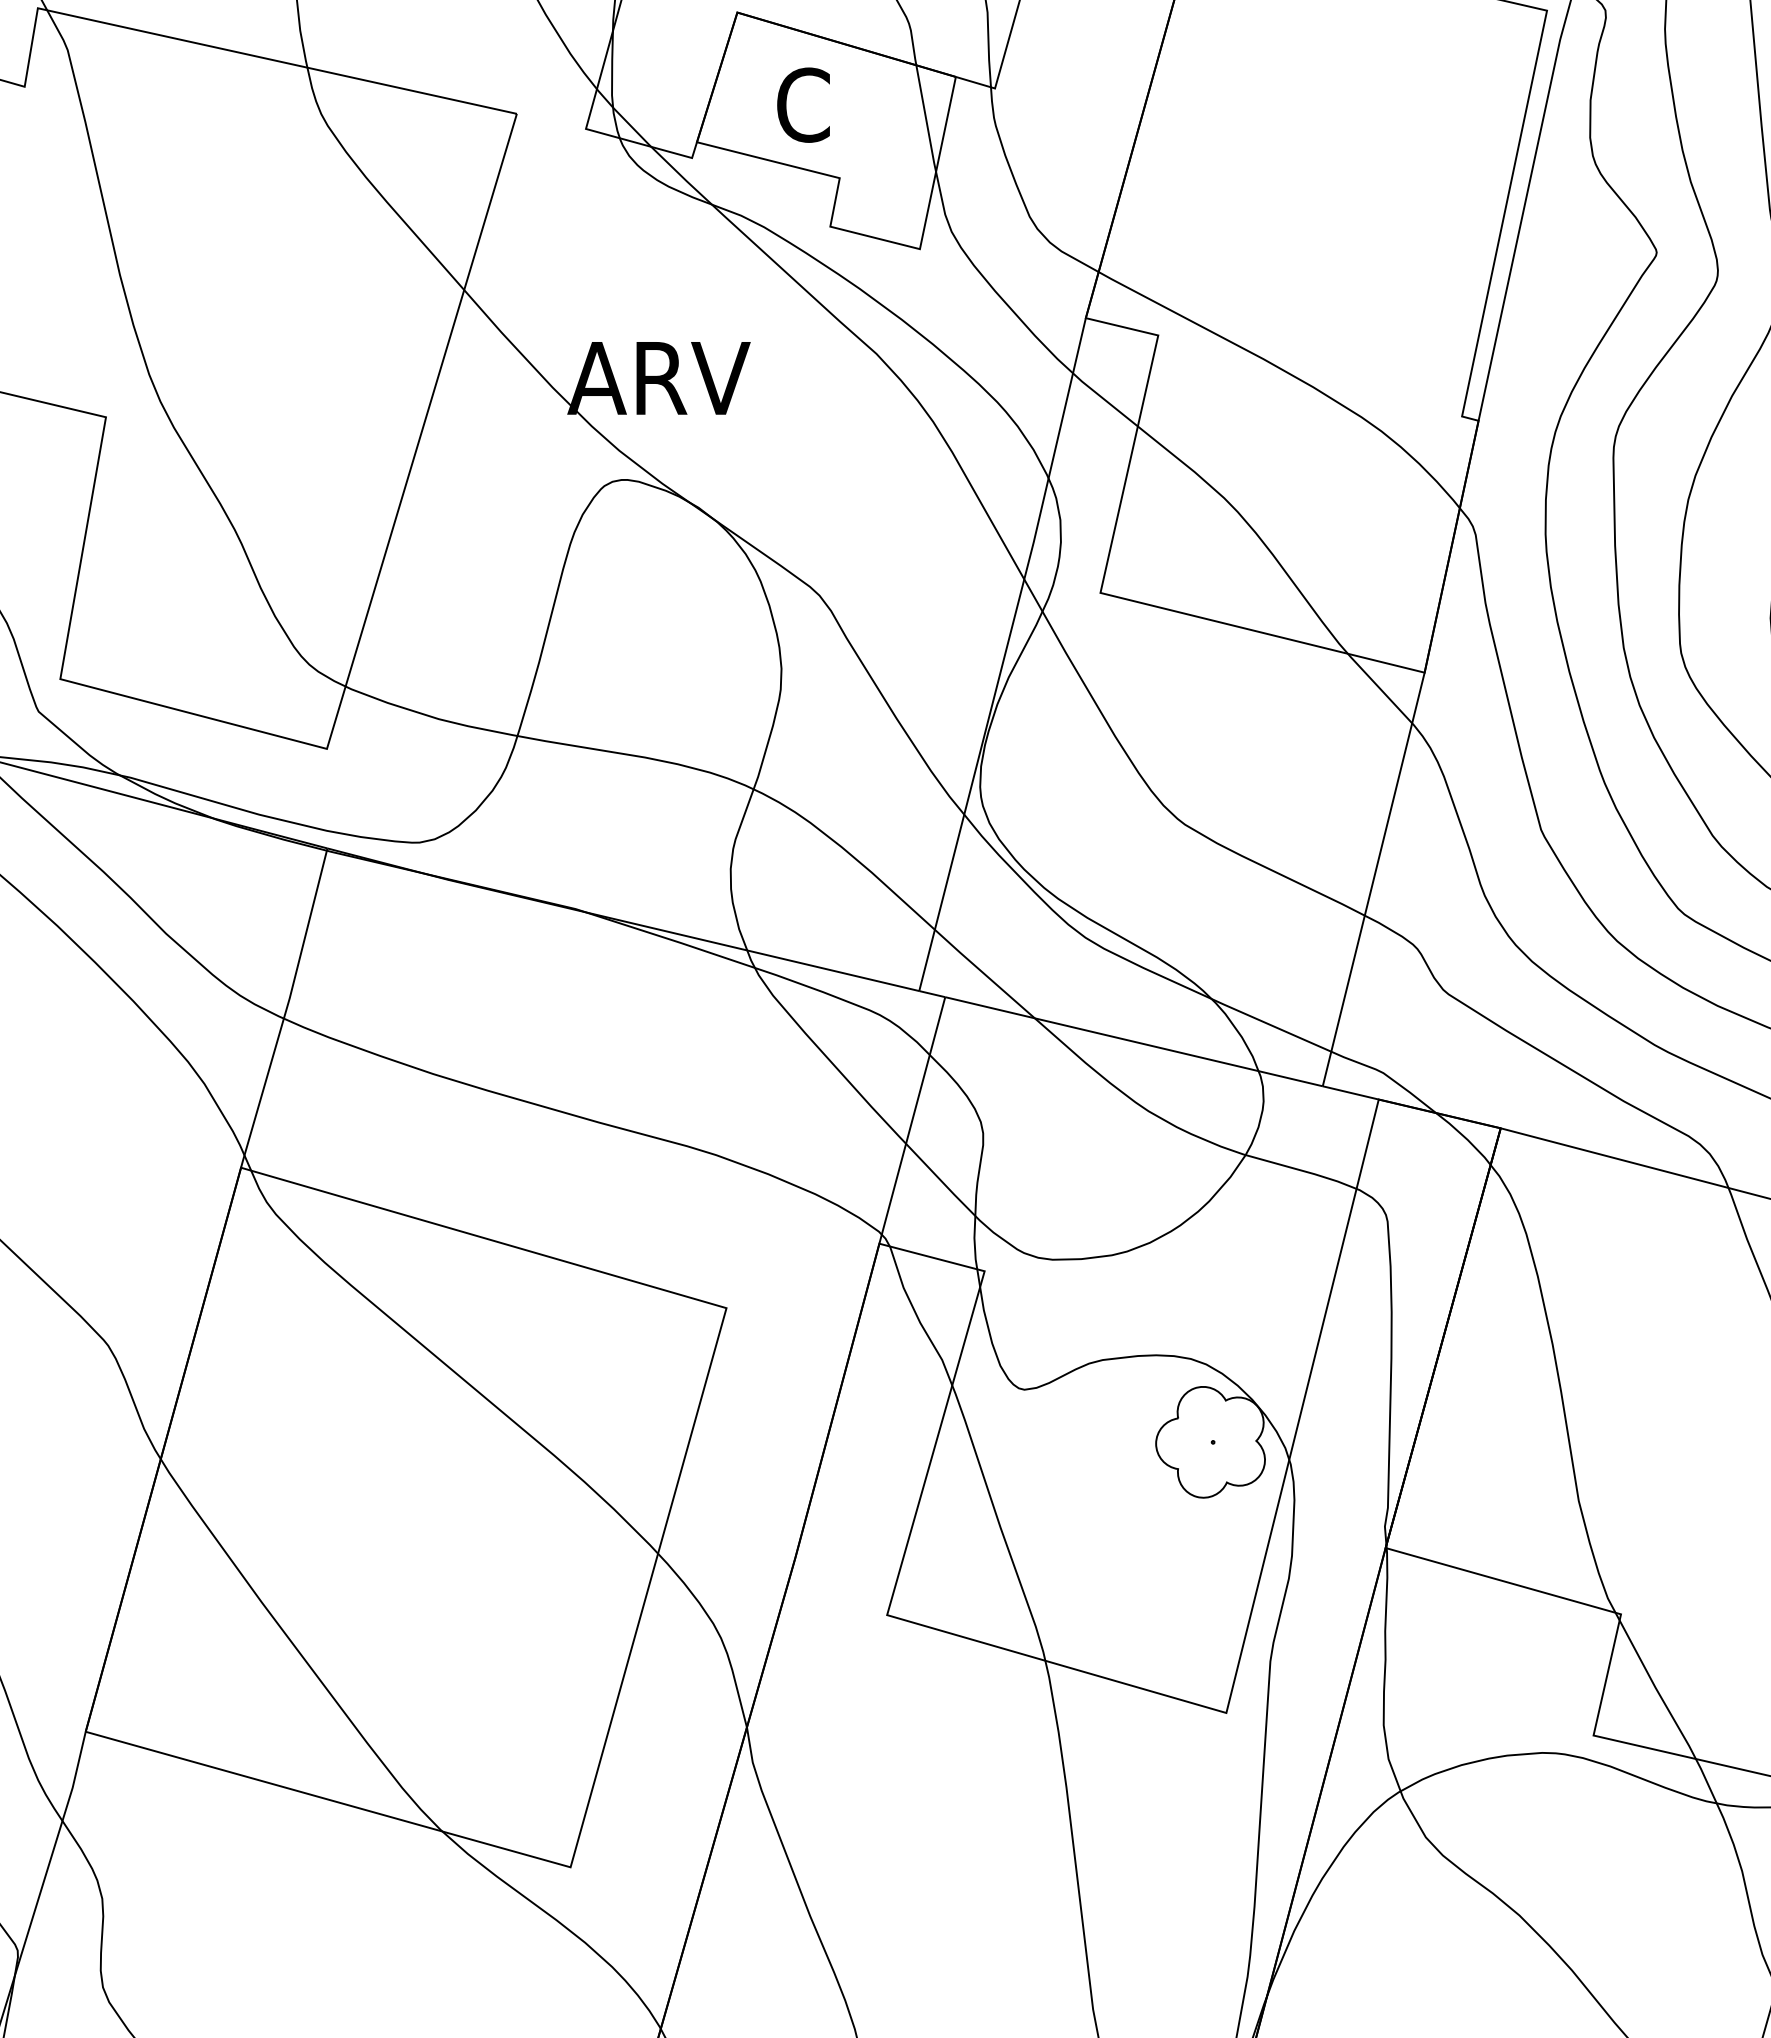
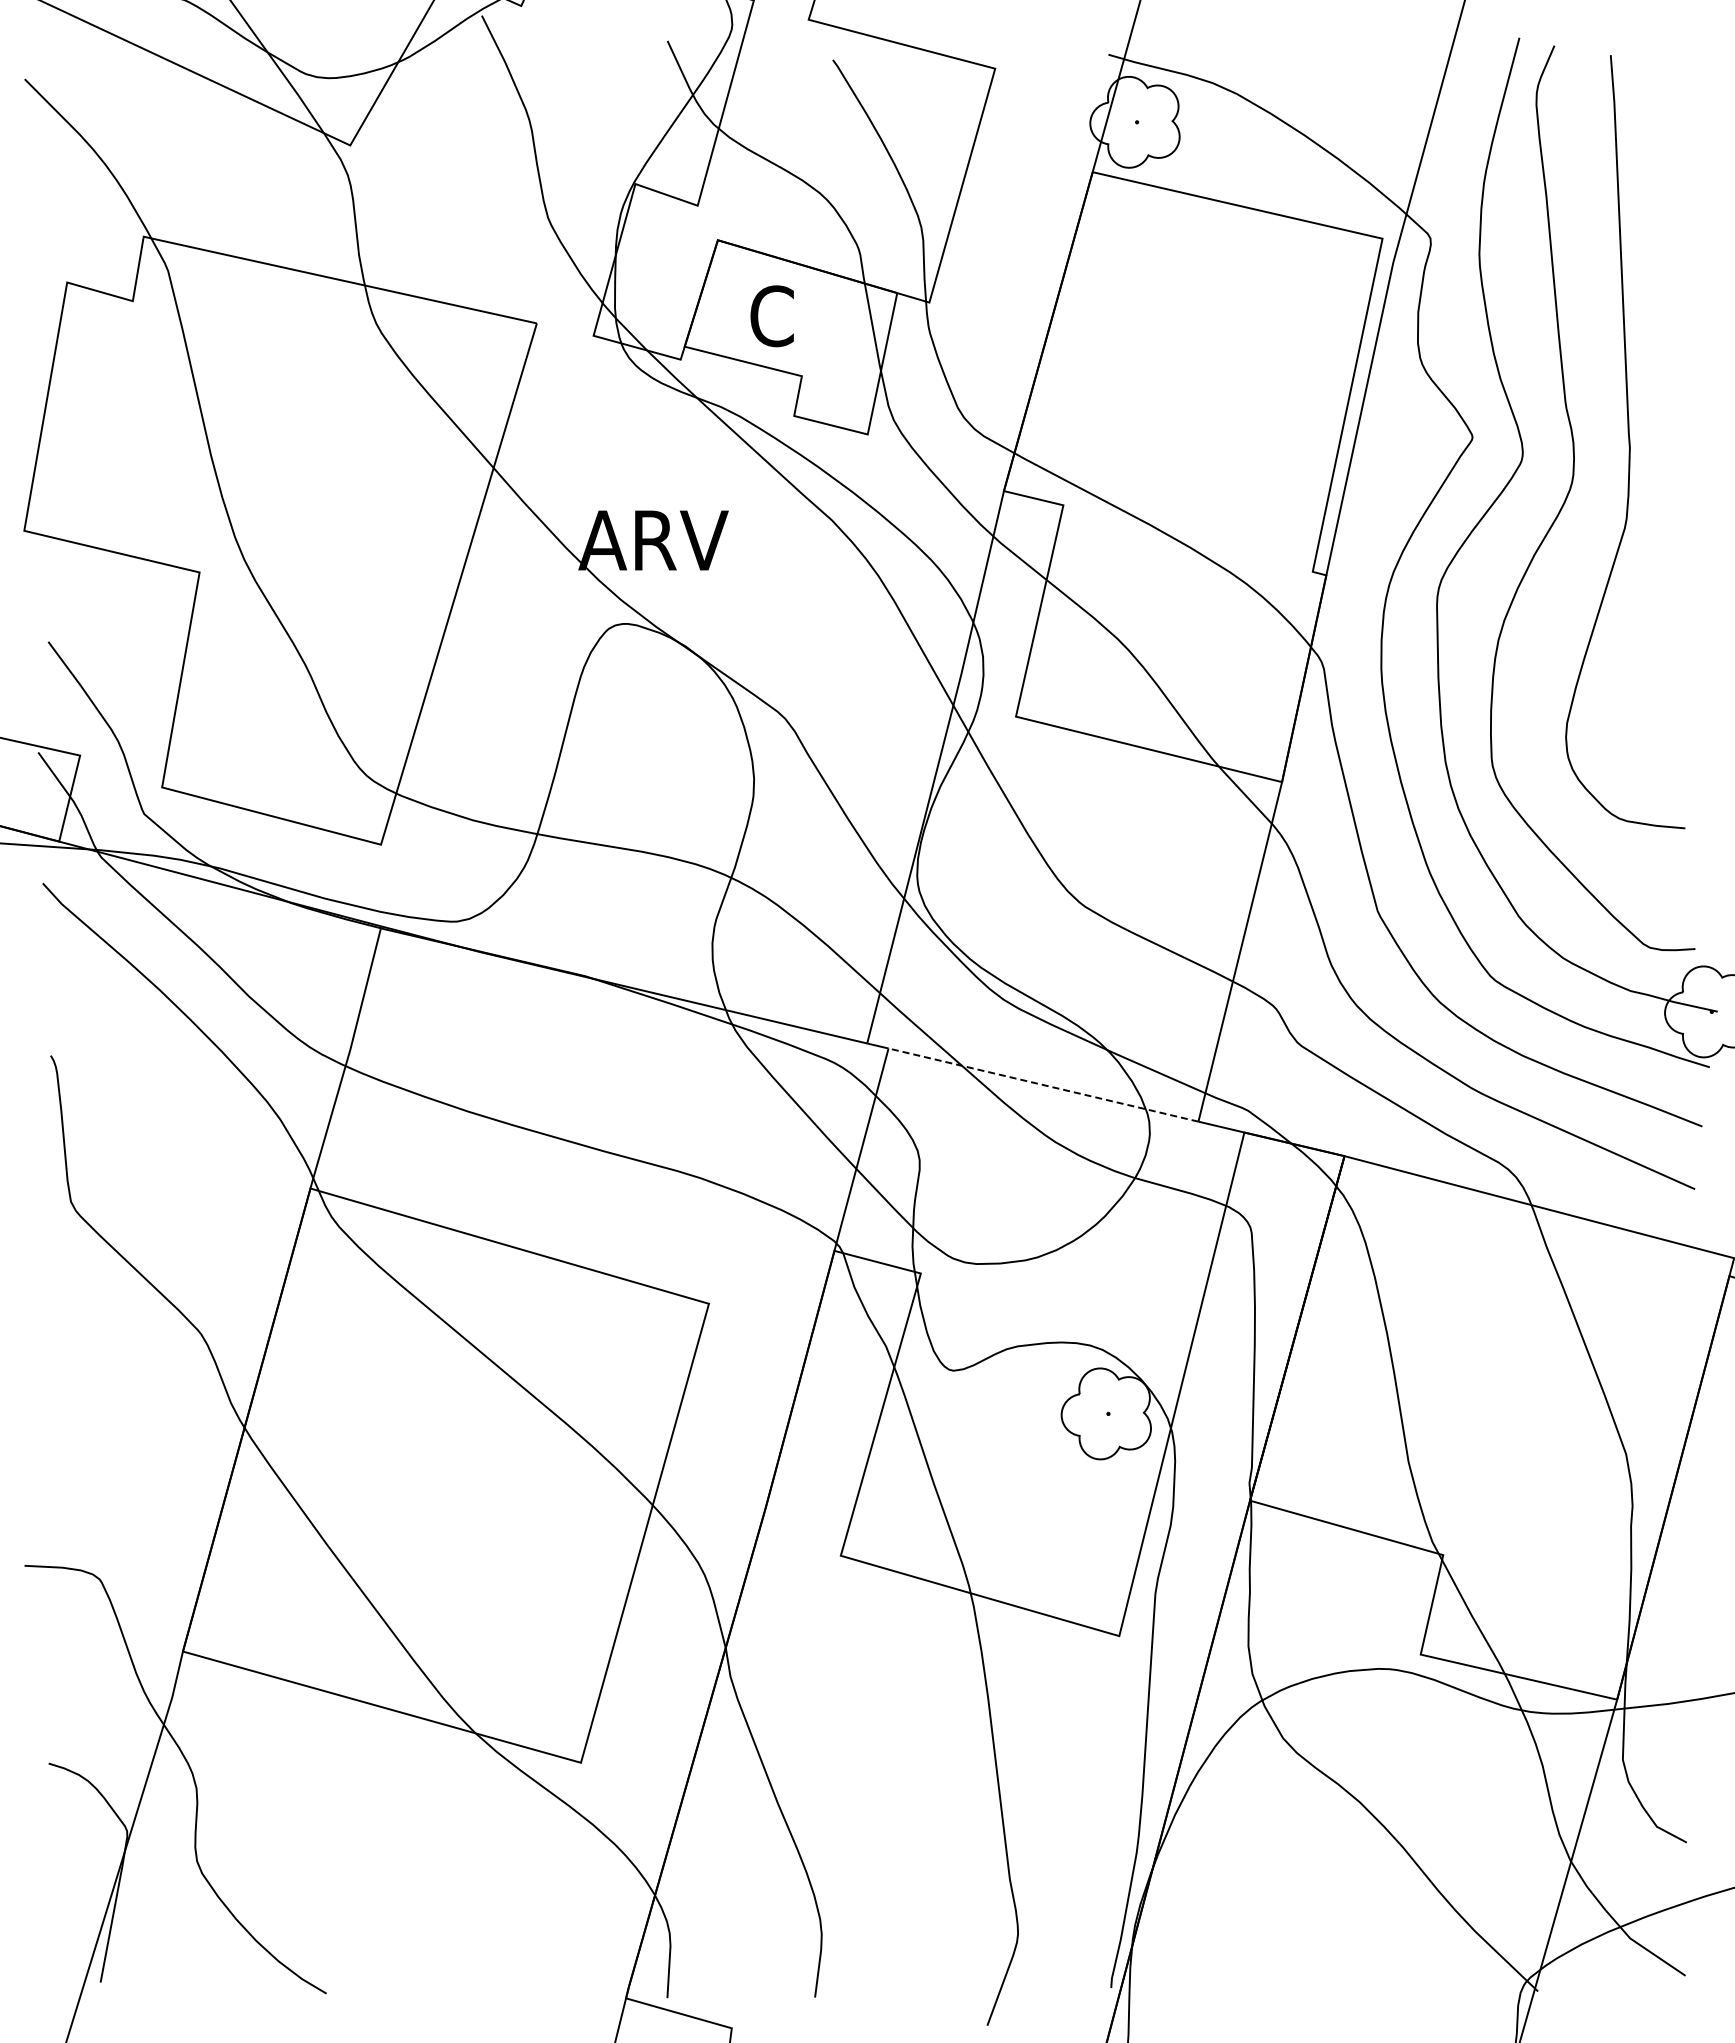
line: (1134, 1041) -> (1043, 1084), solid -> dashed

